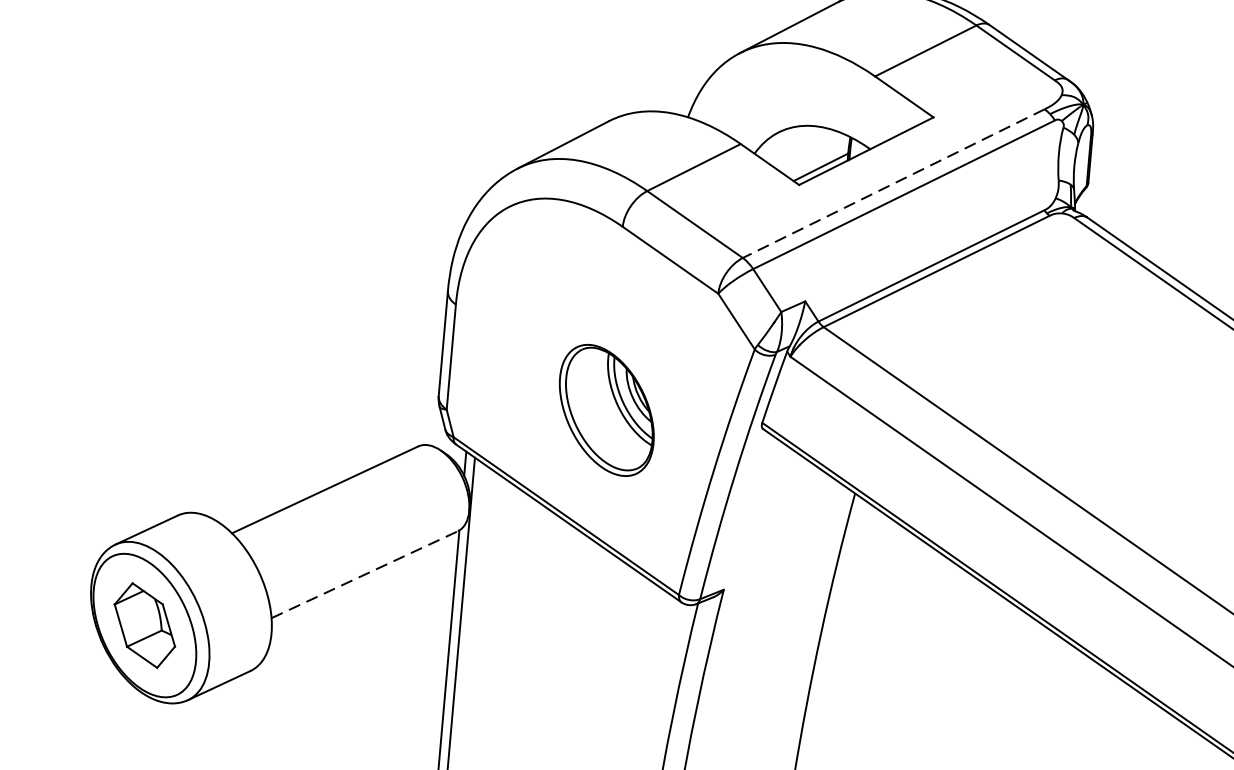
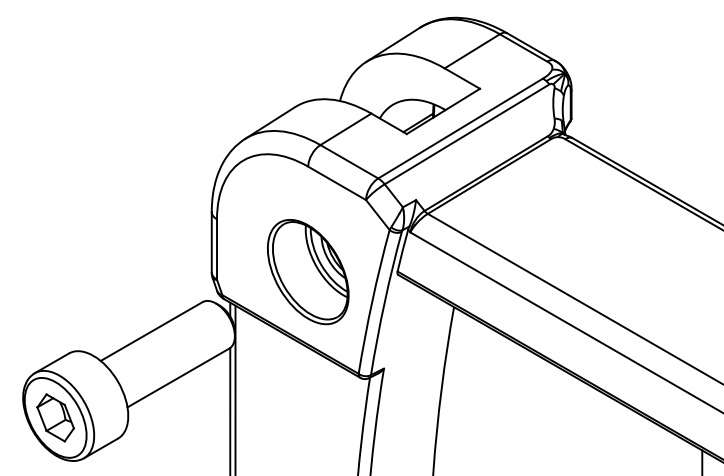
line: (893, 183) -> (460, 128), dashed -> solid
part: (607, 410) -> (308, 272), size x1.43
line: (364, 573) -> (178, 377), dashed -> solid

